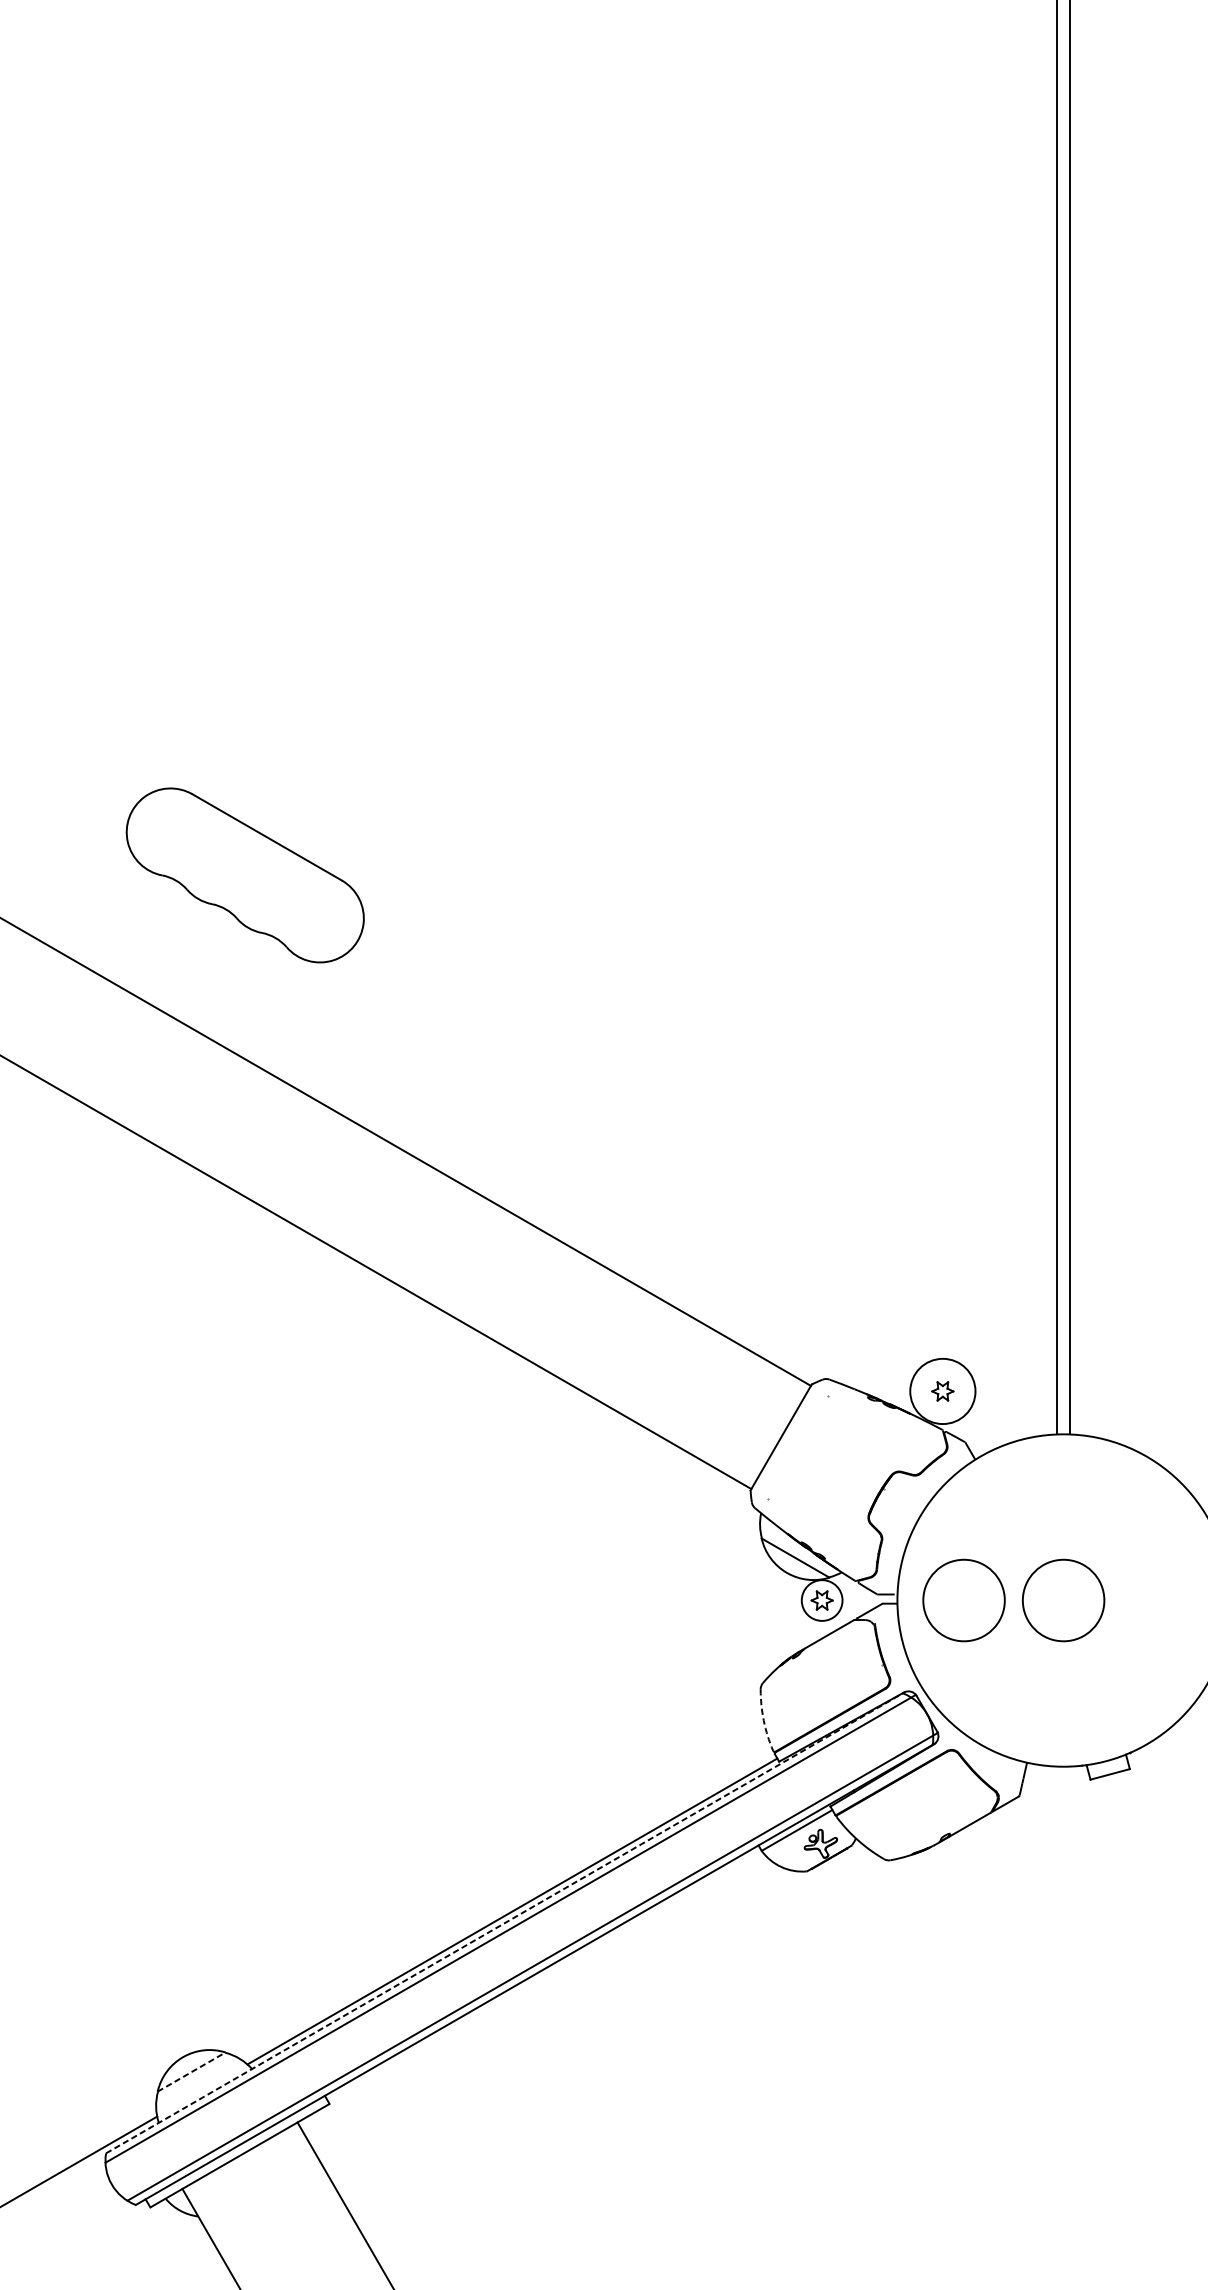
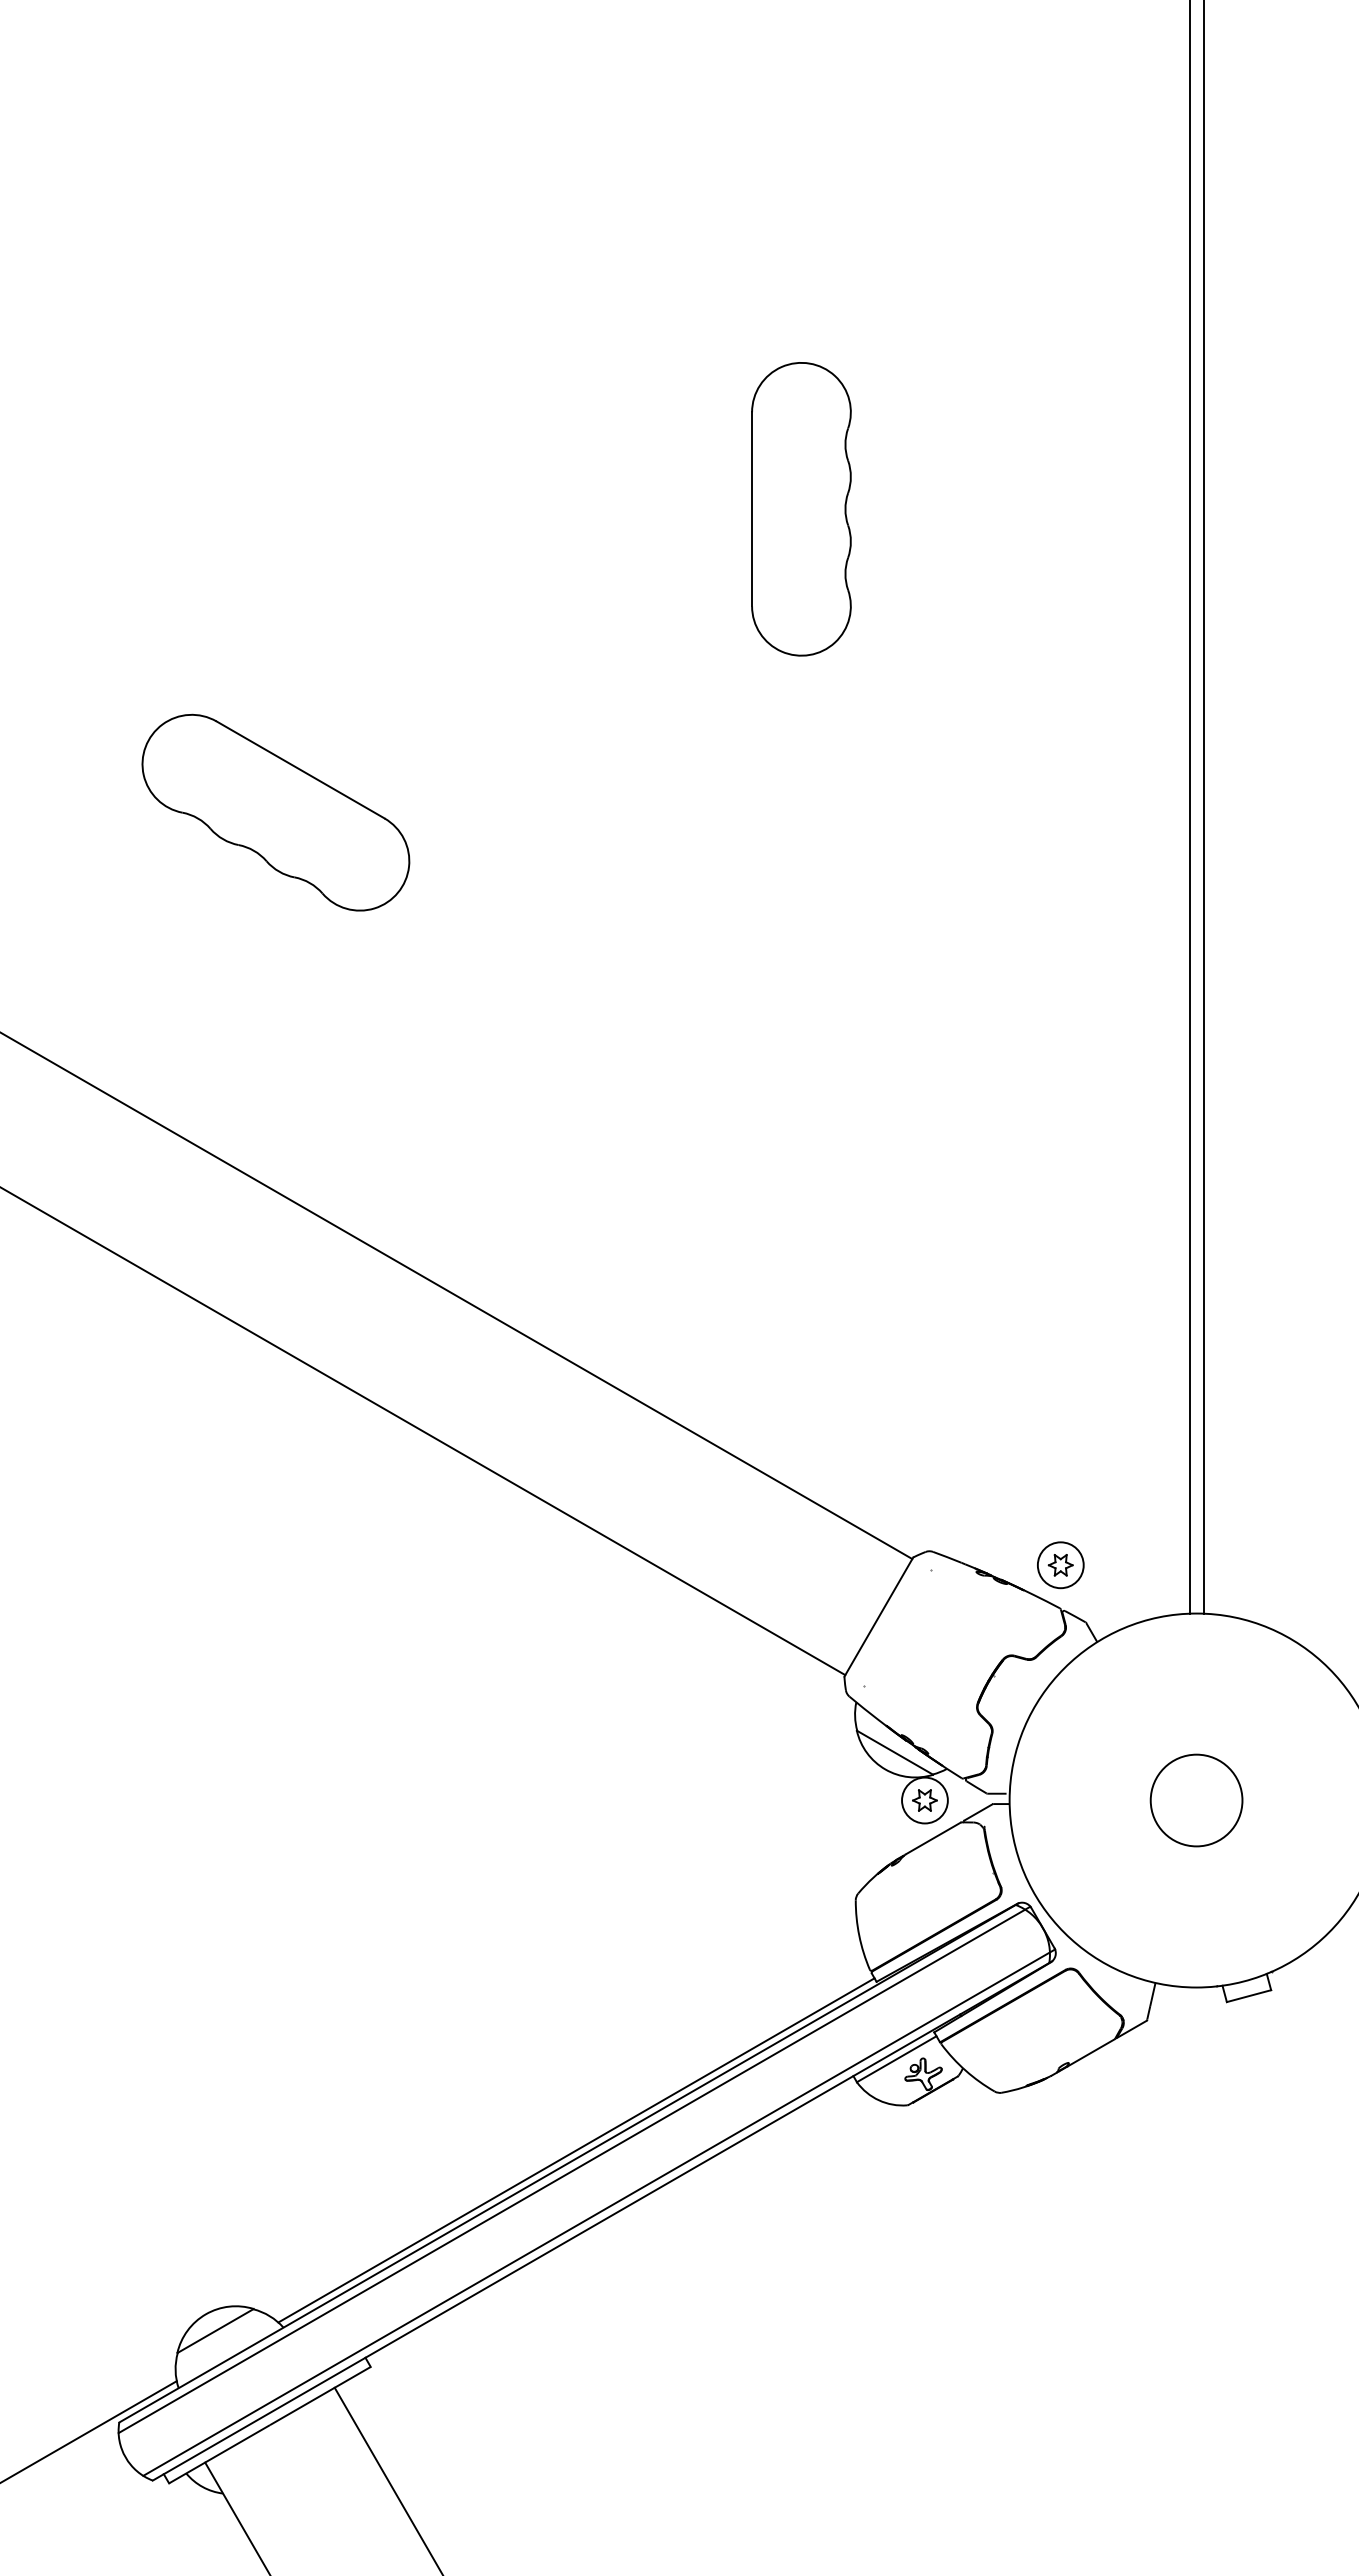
part: (712, 453) -> (801, 509), added
part: (244, 875) -> (275, 812), moved
circle: (942, 1391) -> (1060, 1565), size x0.62
circle: (963, 1600) -> (1084, 1800), removed
arc: (763, 1720) -> (859, 1935), dashed -> solid
line: (506, 1922) -> (569, 2162), dashed -> solid
line: (192, 2071) -> (216, 2330), dashed -> solid

